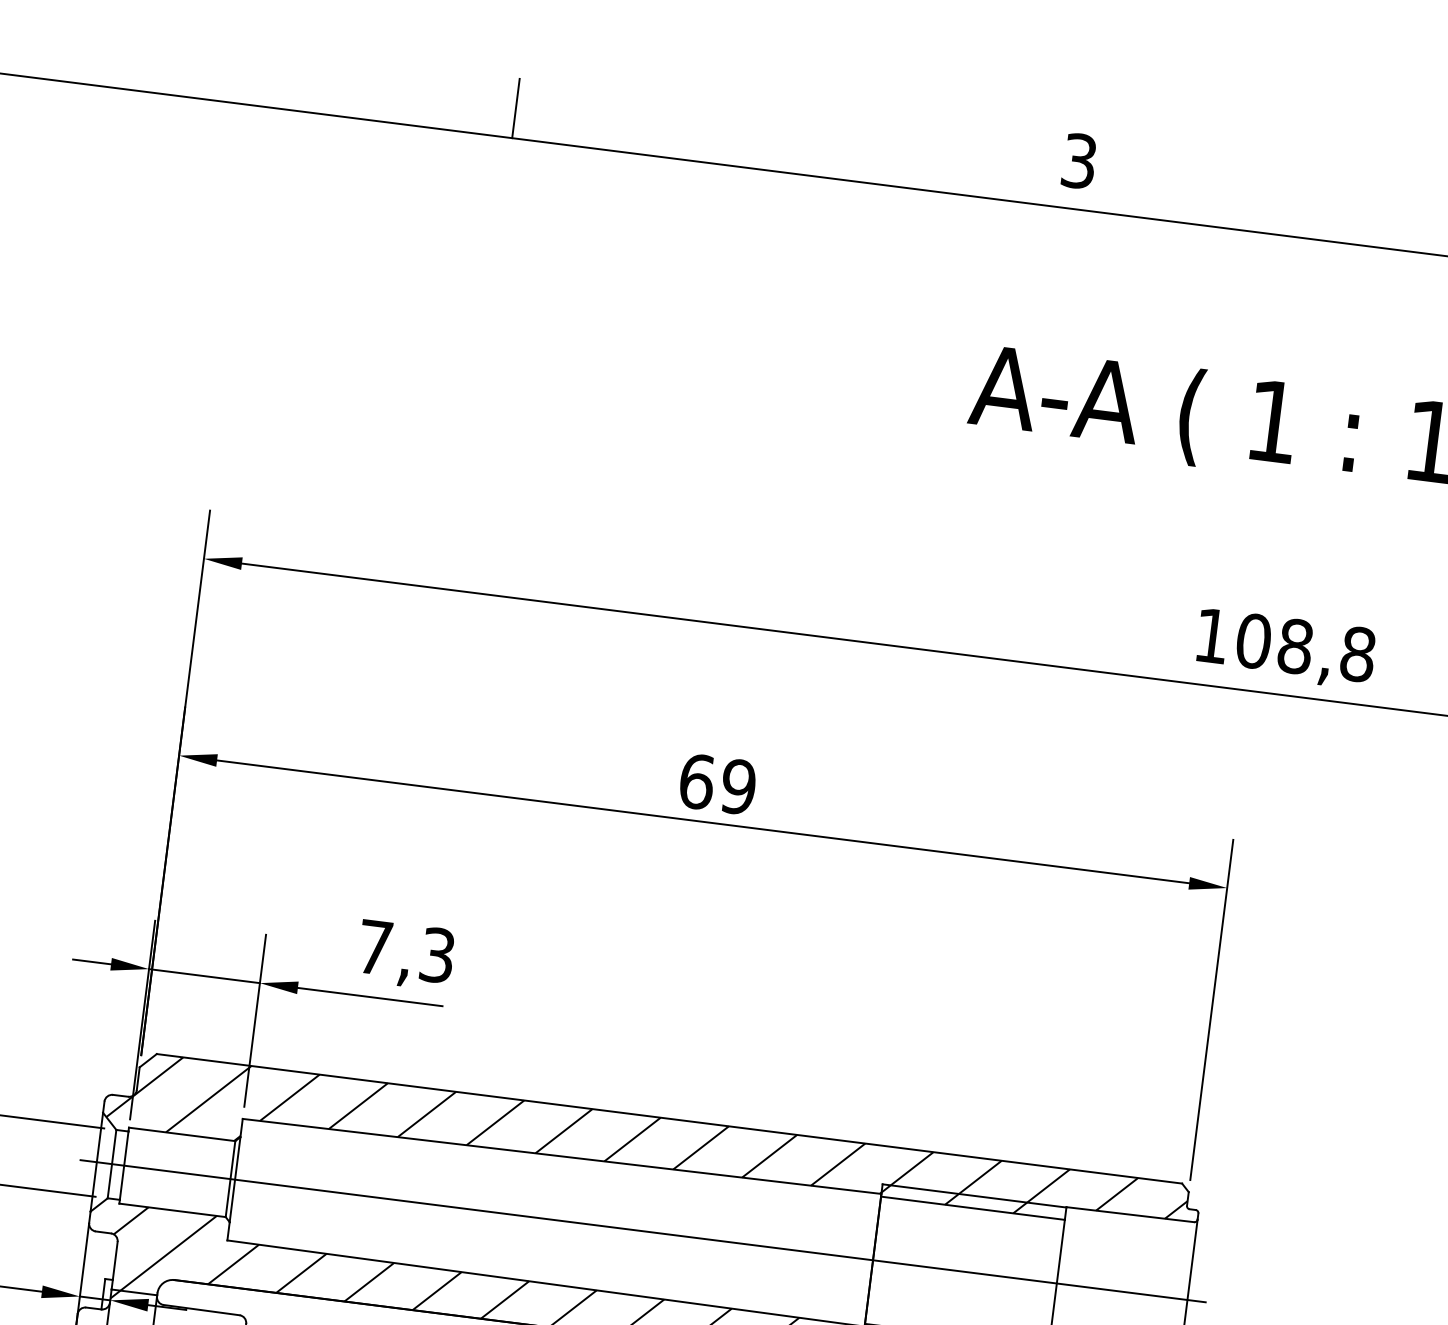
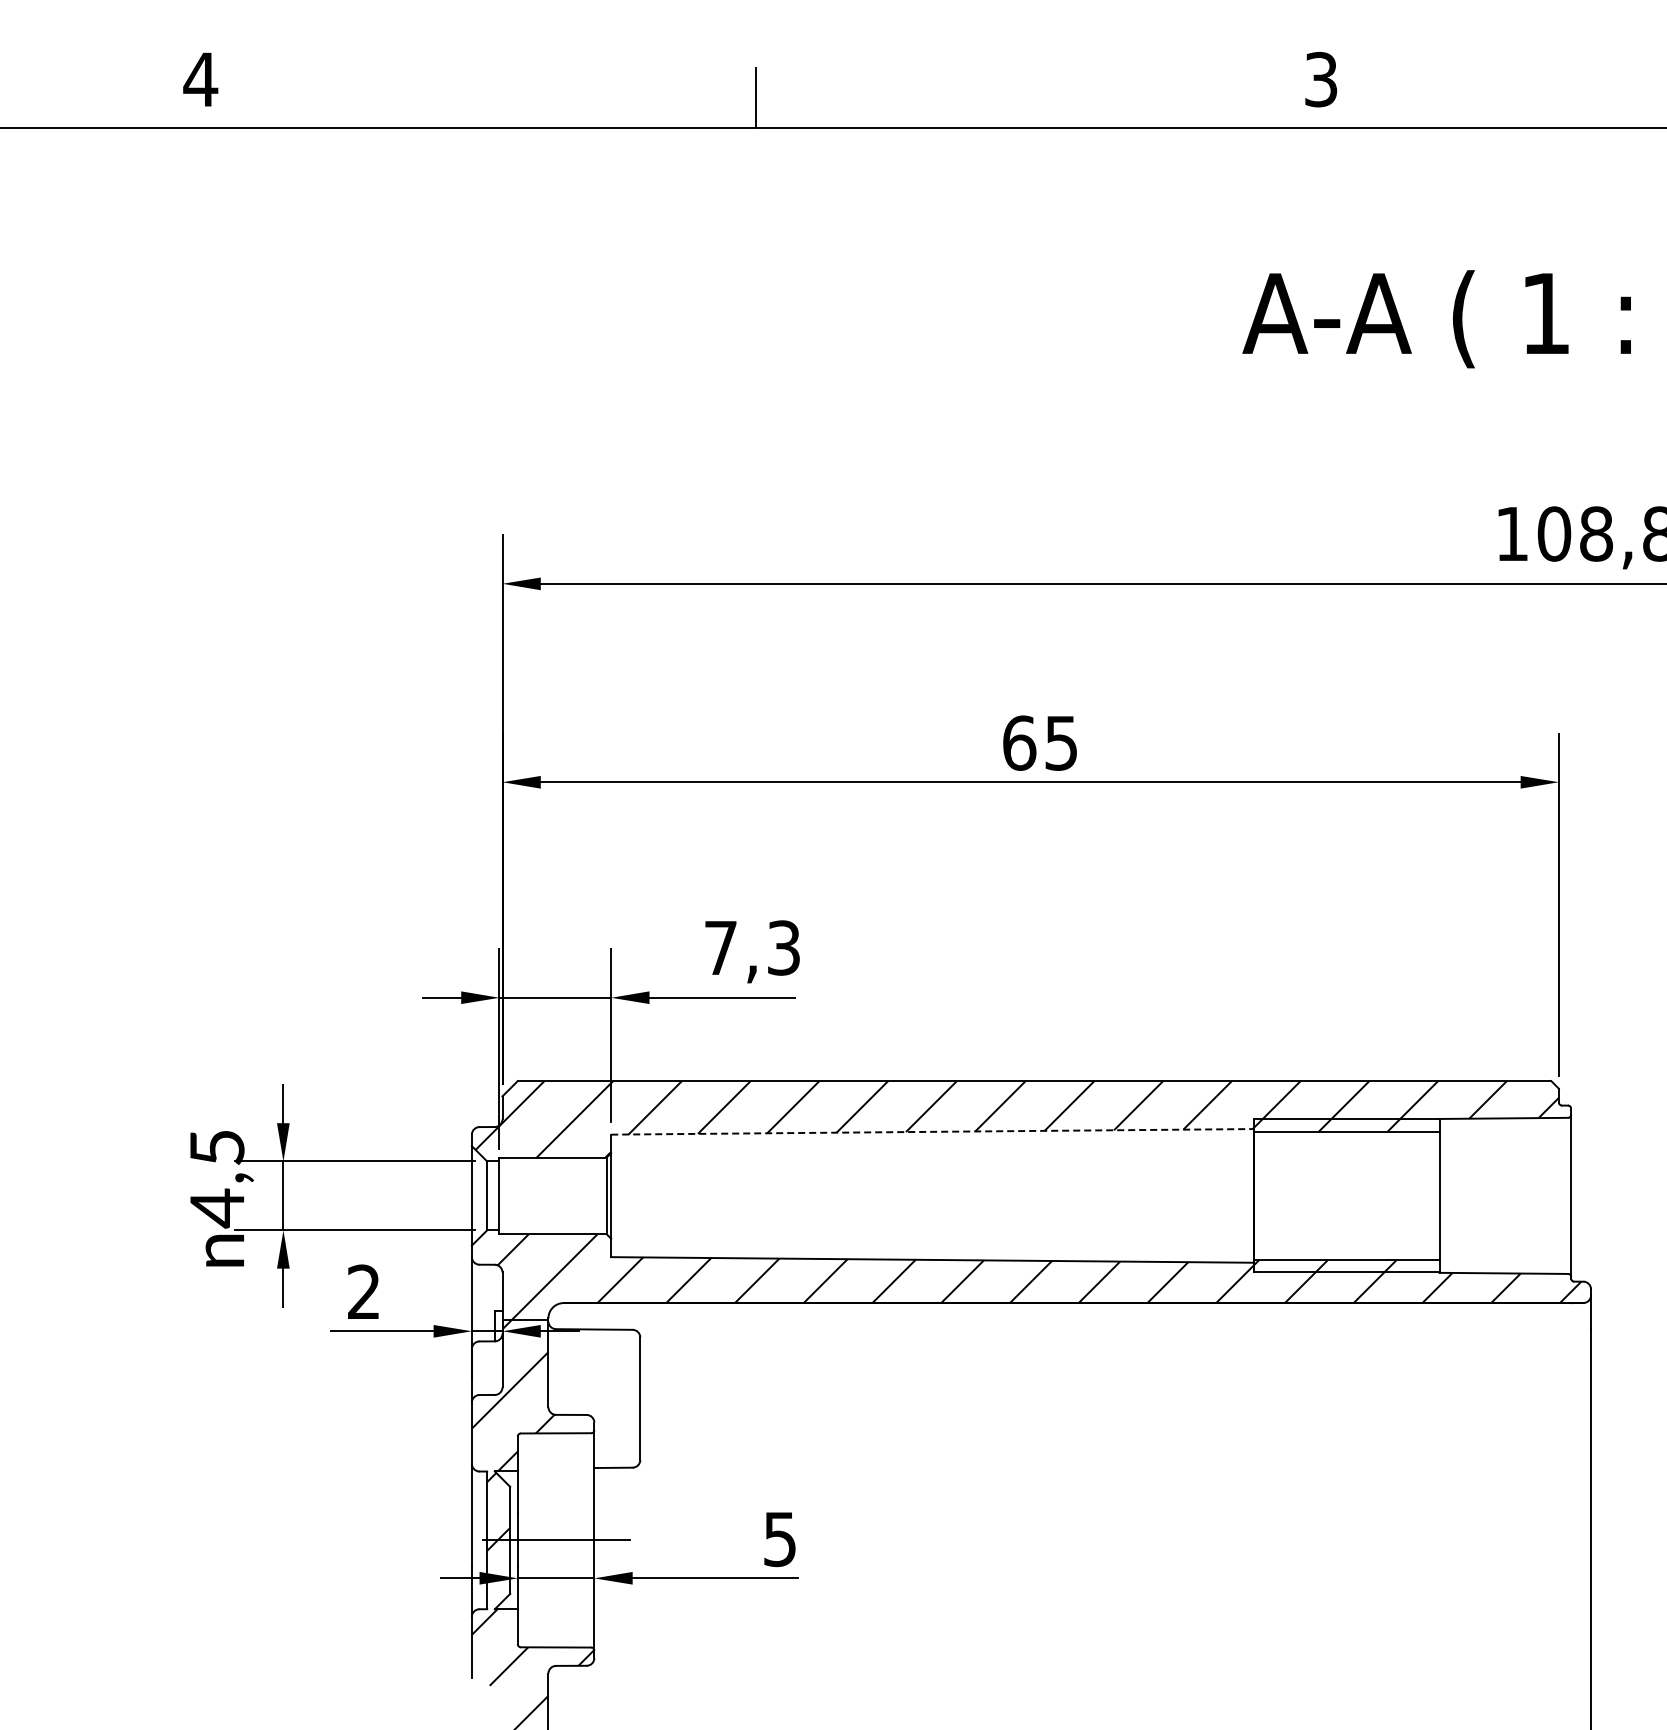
text: (737, 786) -> (1060, 742), 69 -> 65
line: (561, 1156) -> (932, 1131), solid -> dashed
line: (643, 1230) -> (1022, 1195), removed

